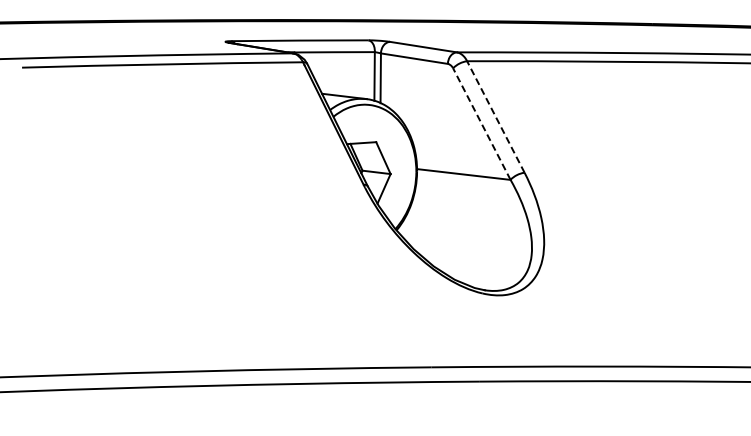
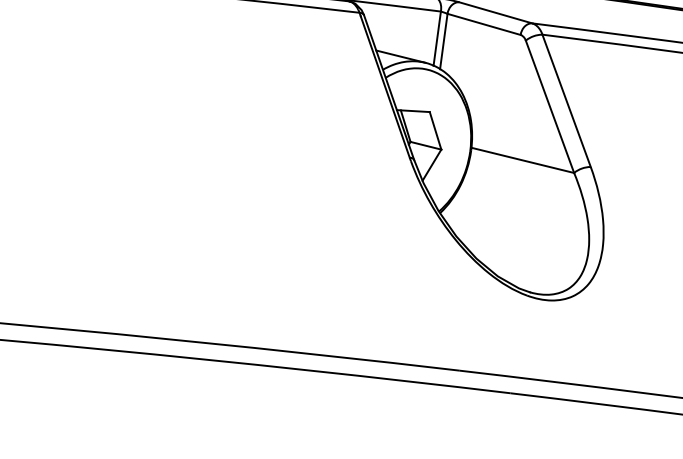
line: (495, 117) -> (566, 101), dashed -> solid
line: (481, 124) -> (549, 107), dashed -> solid

